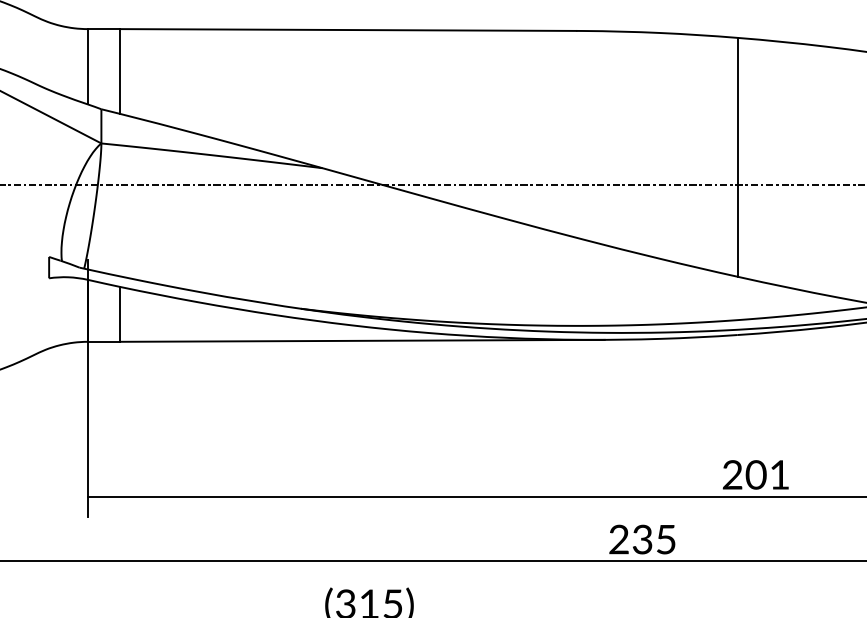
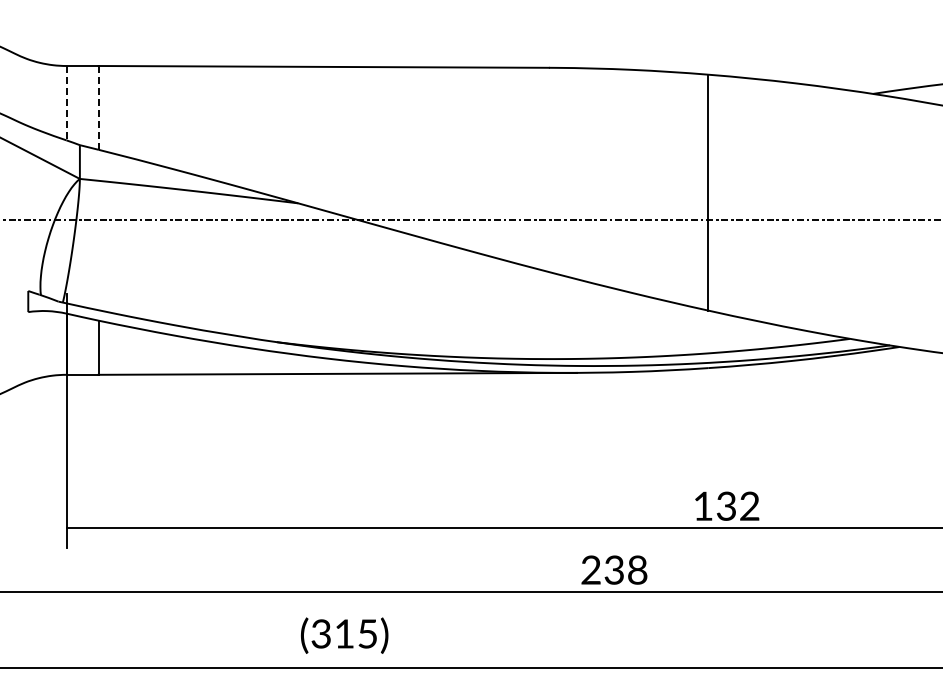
line: (87, 67) -> (66, 103), solid -> dashed
line: (120, 71) -> (98, 107), solid -> dashed
text: (756, 474) -> (726, 505), 201 -> 132
text: (666, 538) -> (637, 569), 235 -> 238

